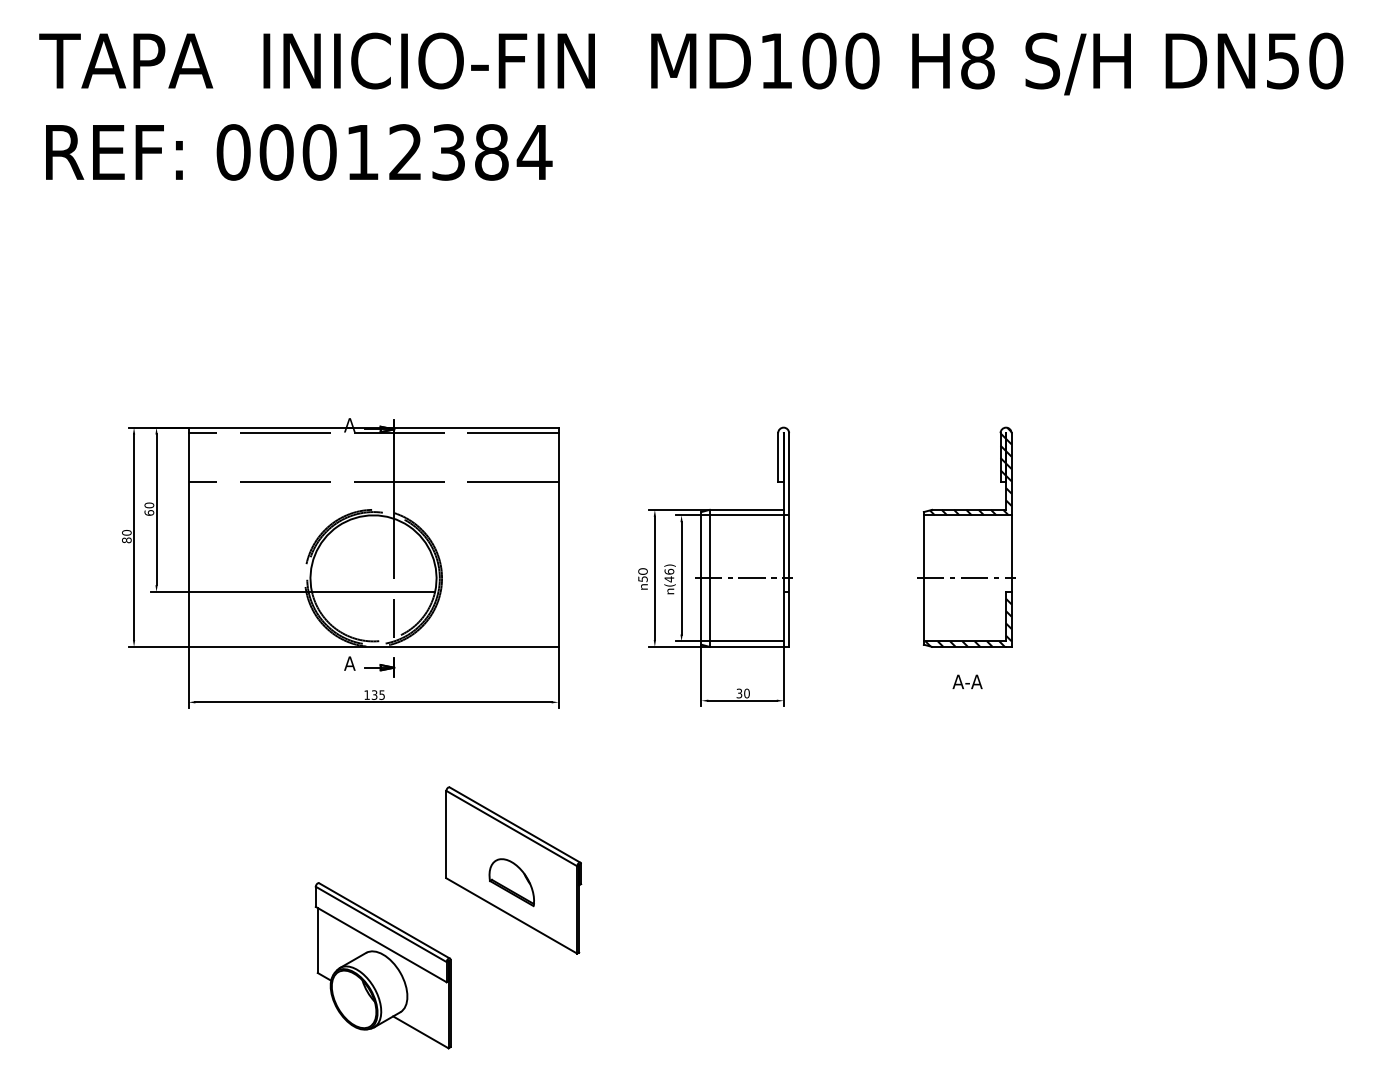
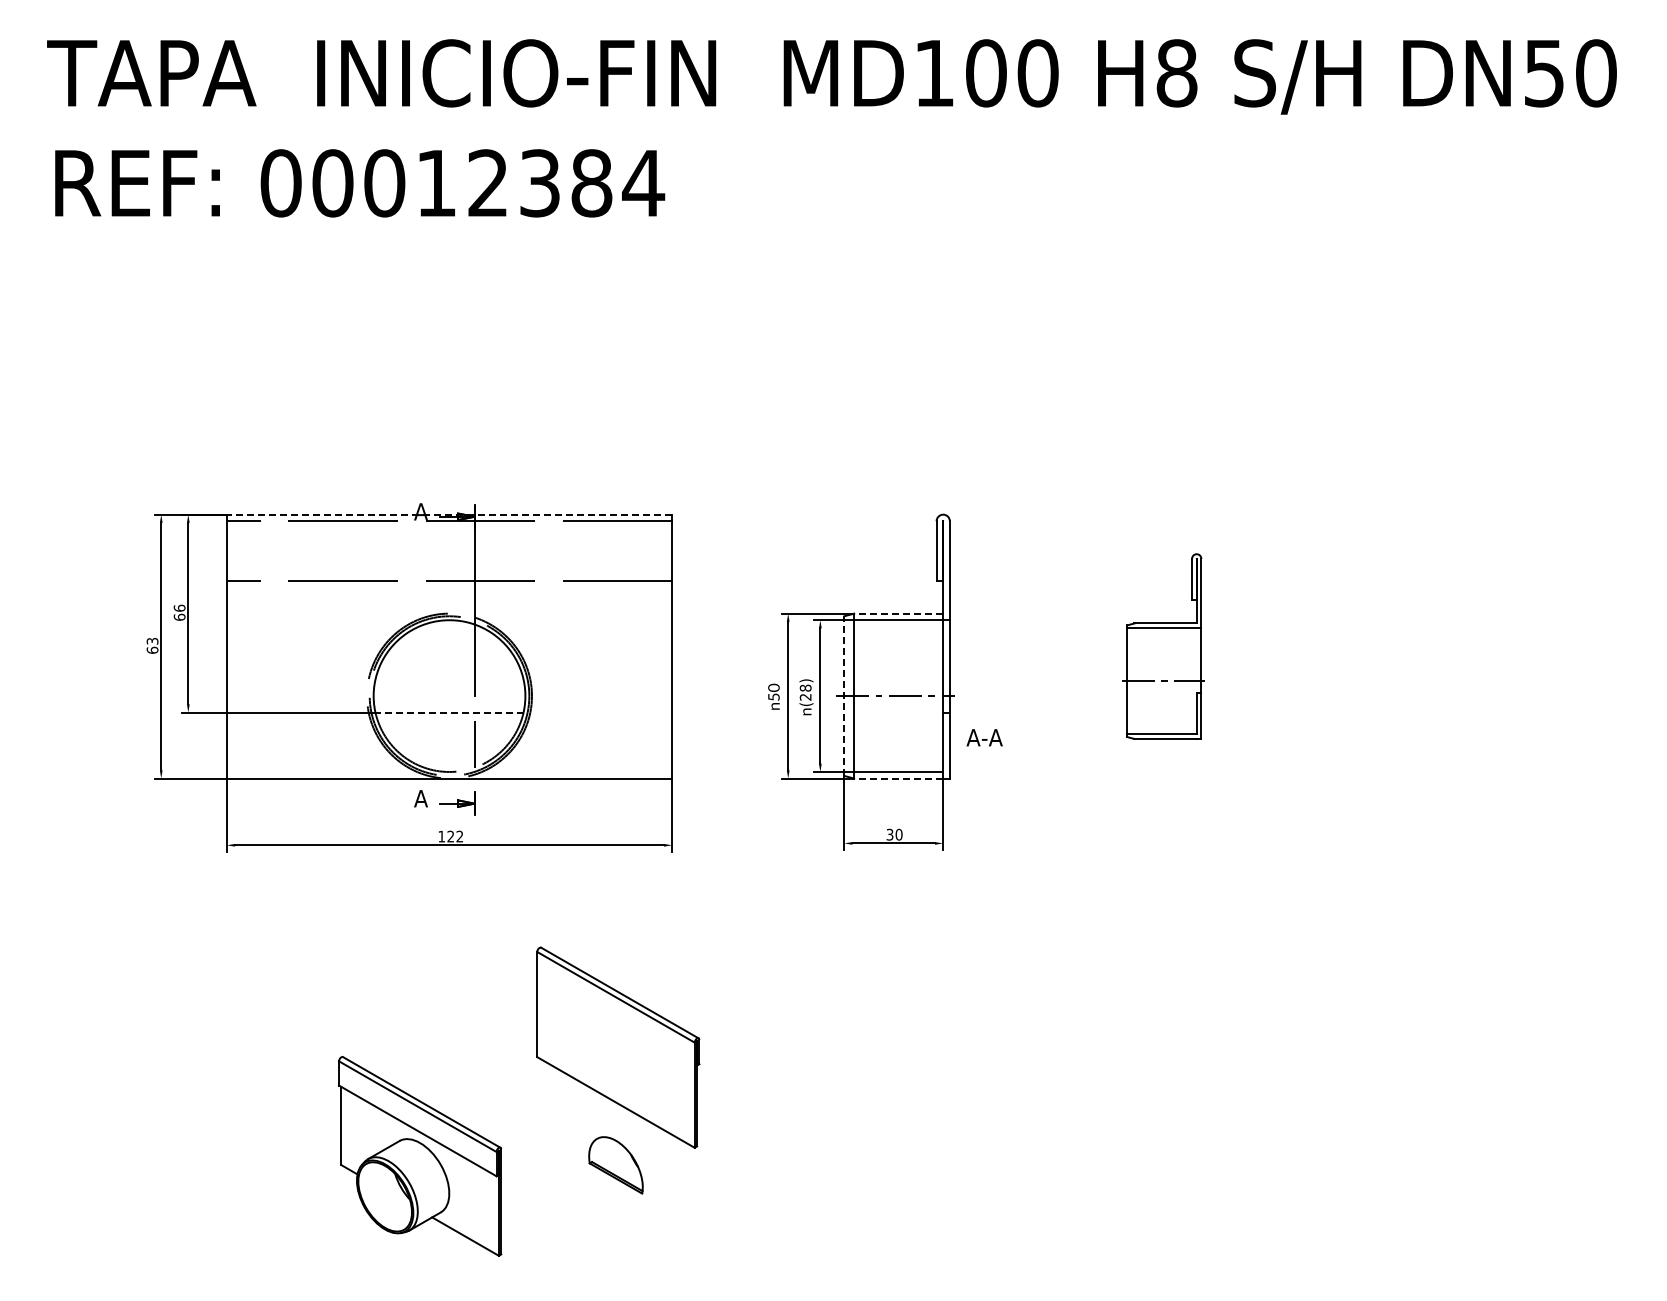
line: (373, 427) -> (449, 514), solid -> dashed
text: (149, 504) -> (179, 607), 60 -> 66
line: (746, 509) -> (898, 613), solid -> dashed
text: (126, 536) -> (152, 645), 80 -> 63
part: (966, 537) -> (1163, 646), size x0.7
text: (669, 575) -> (805, 692), (46) -> (28)
line: (701, 578) -> (844, 696), solid -> dashed
line: (373, 592) -> (449, 712), solid -> dashed
line: (746, 646) -> (898, 778), solid -> dashed
text: (967, 681) -> (984, 737), moved
text: (378, 695) -> (455, 836), 135 -> 122
part: (511, 882) -> (615, 1165), moved
part: (383, 965) -> (420, 1156), moved

